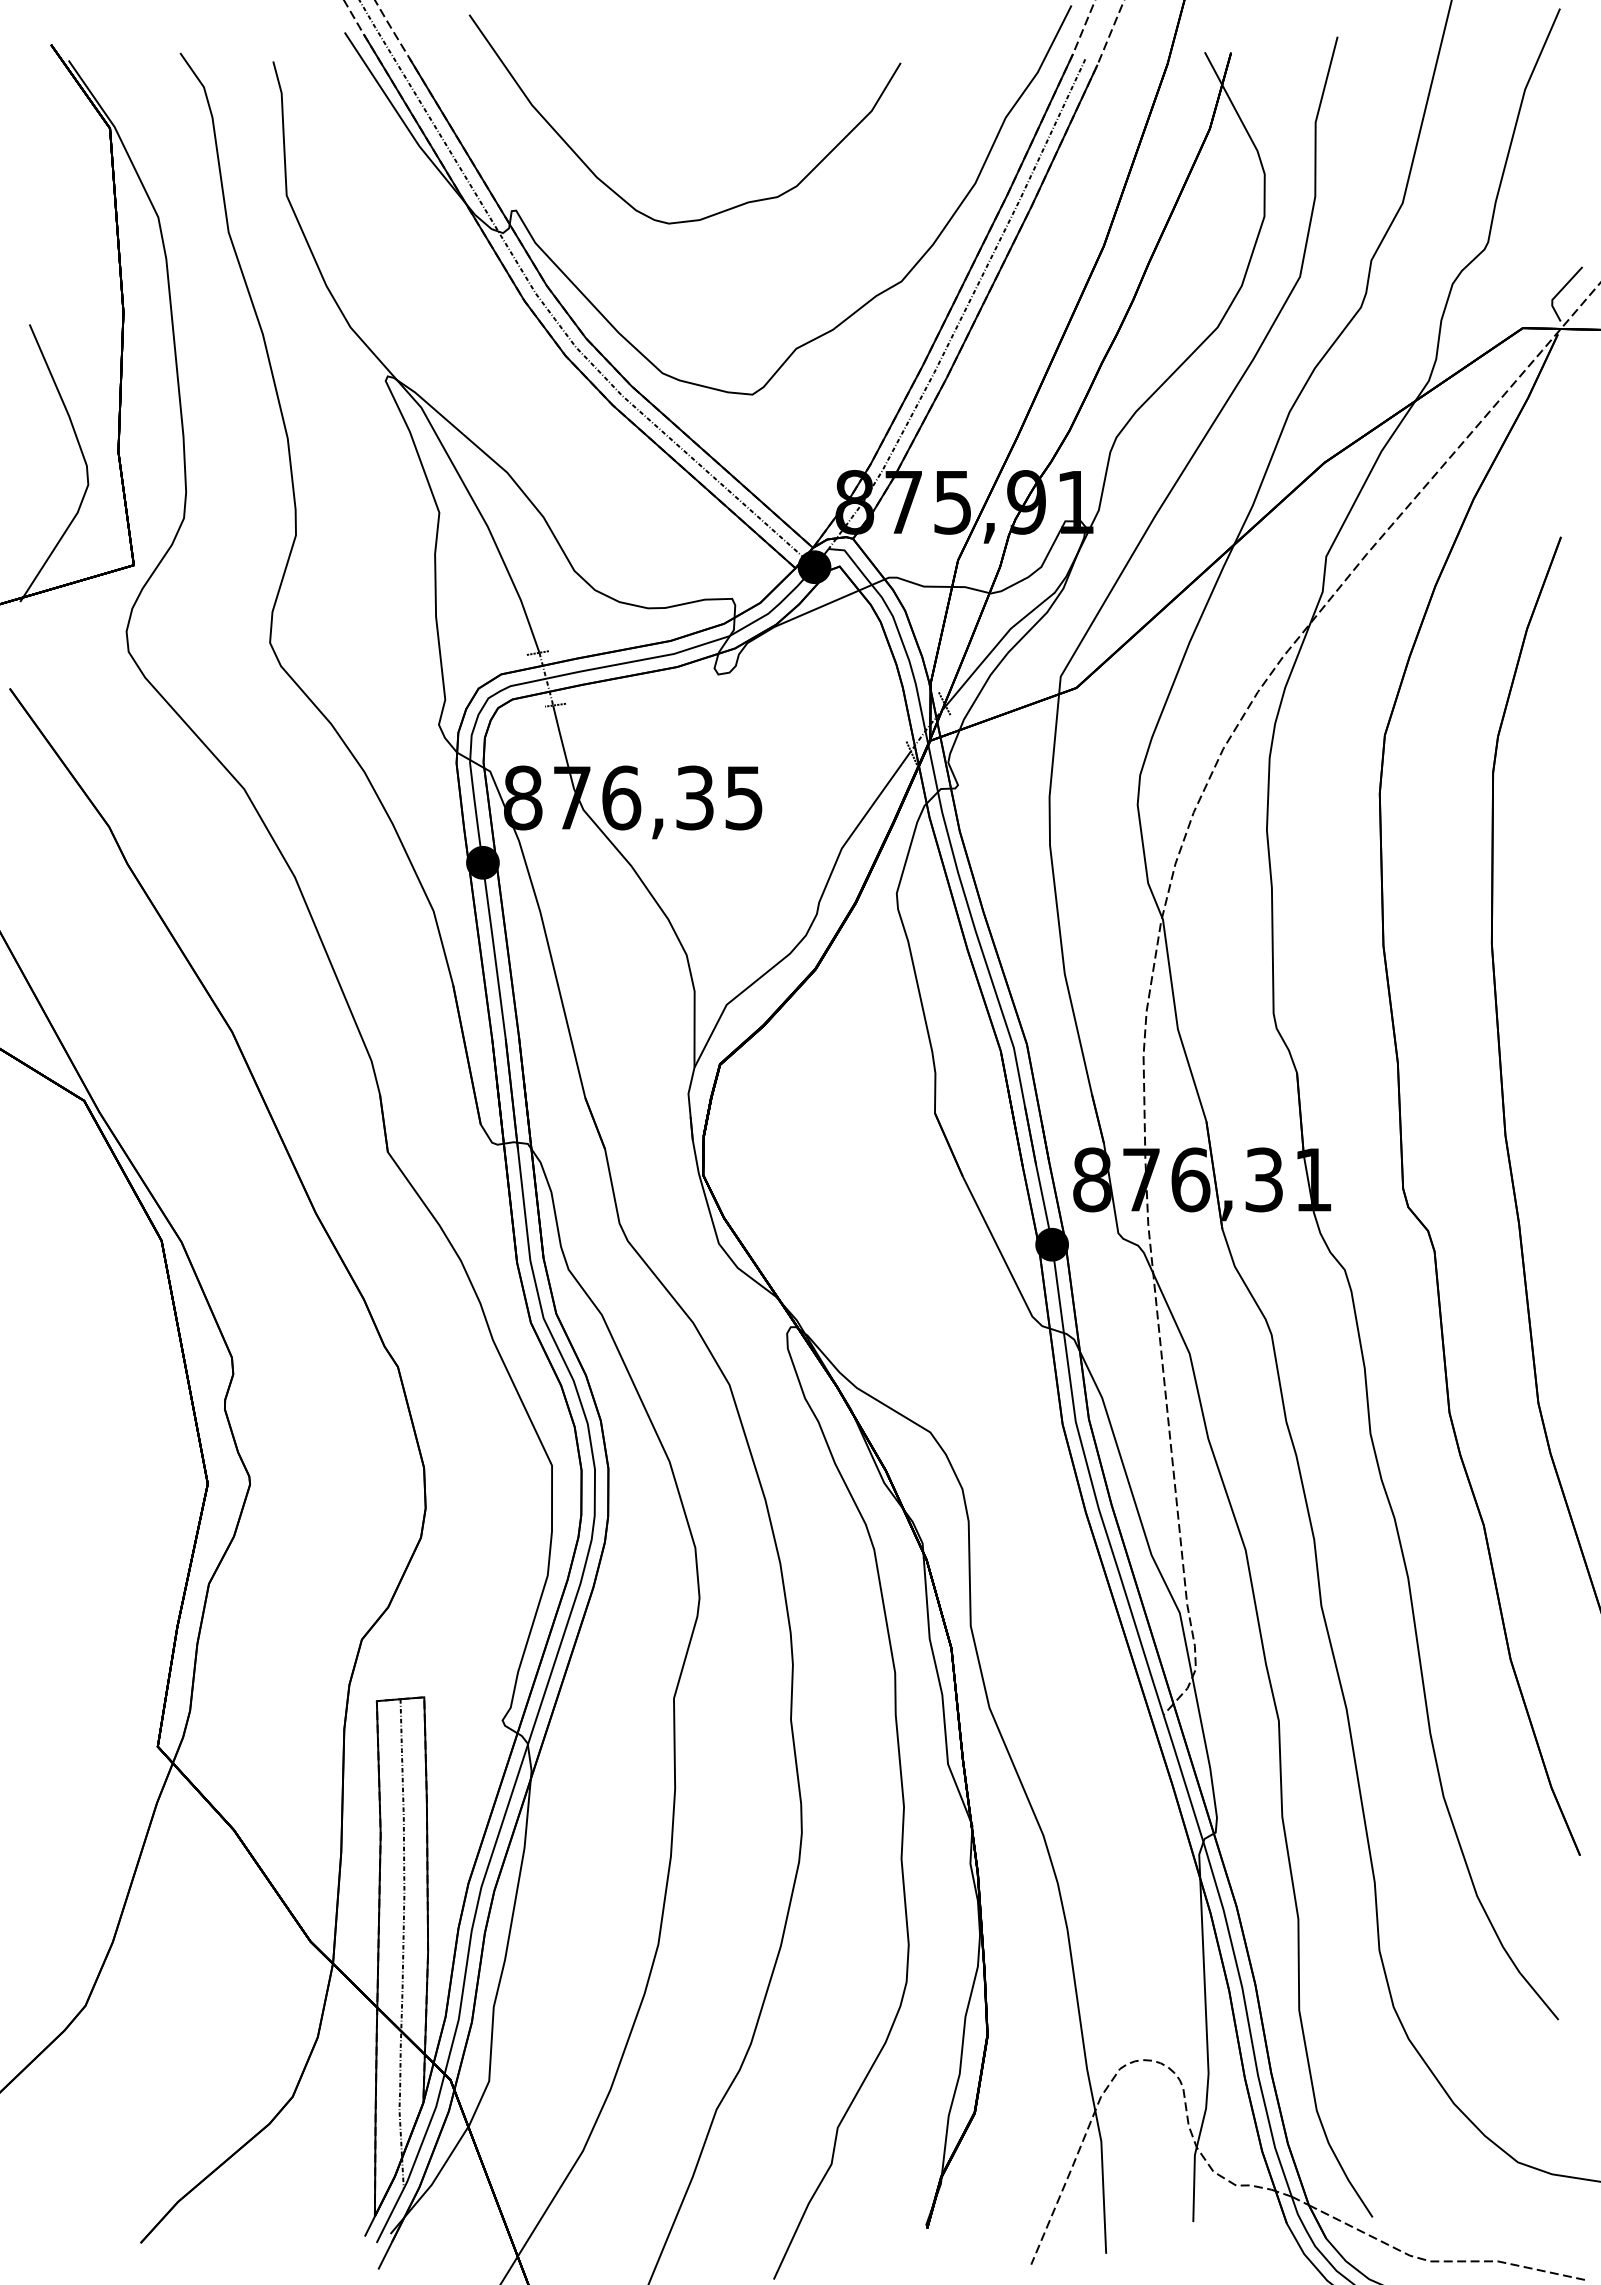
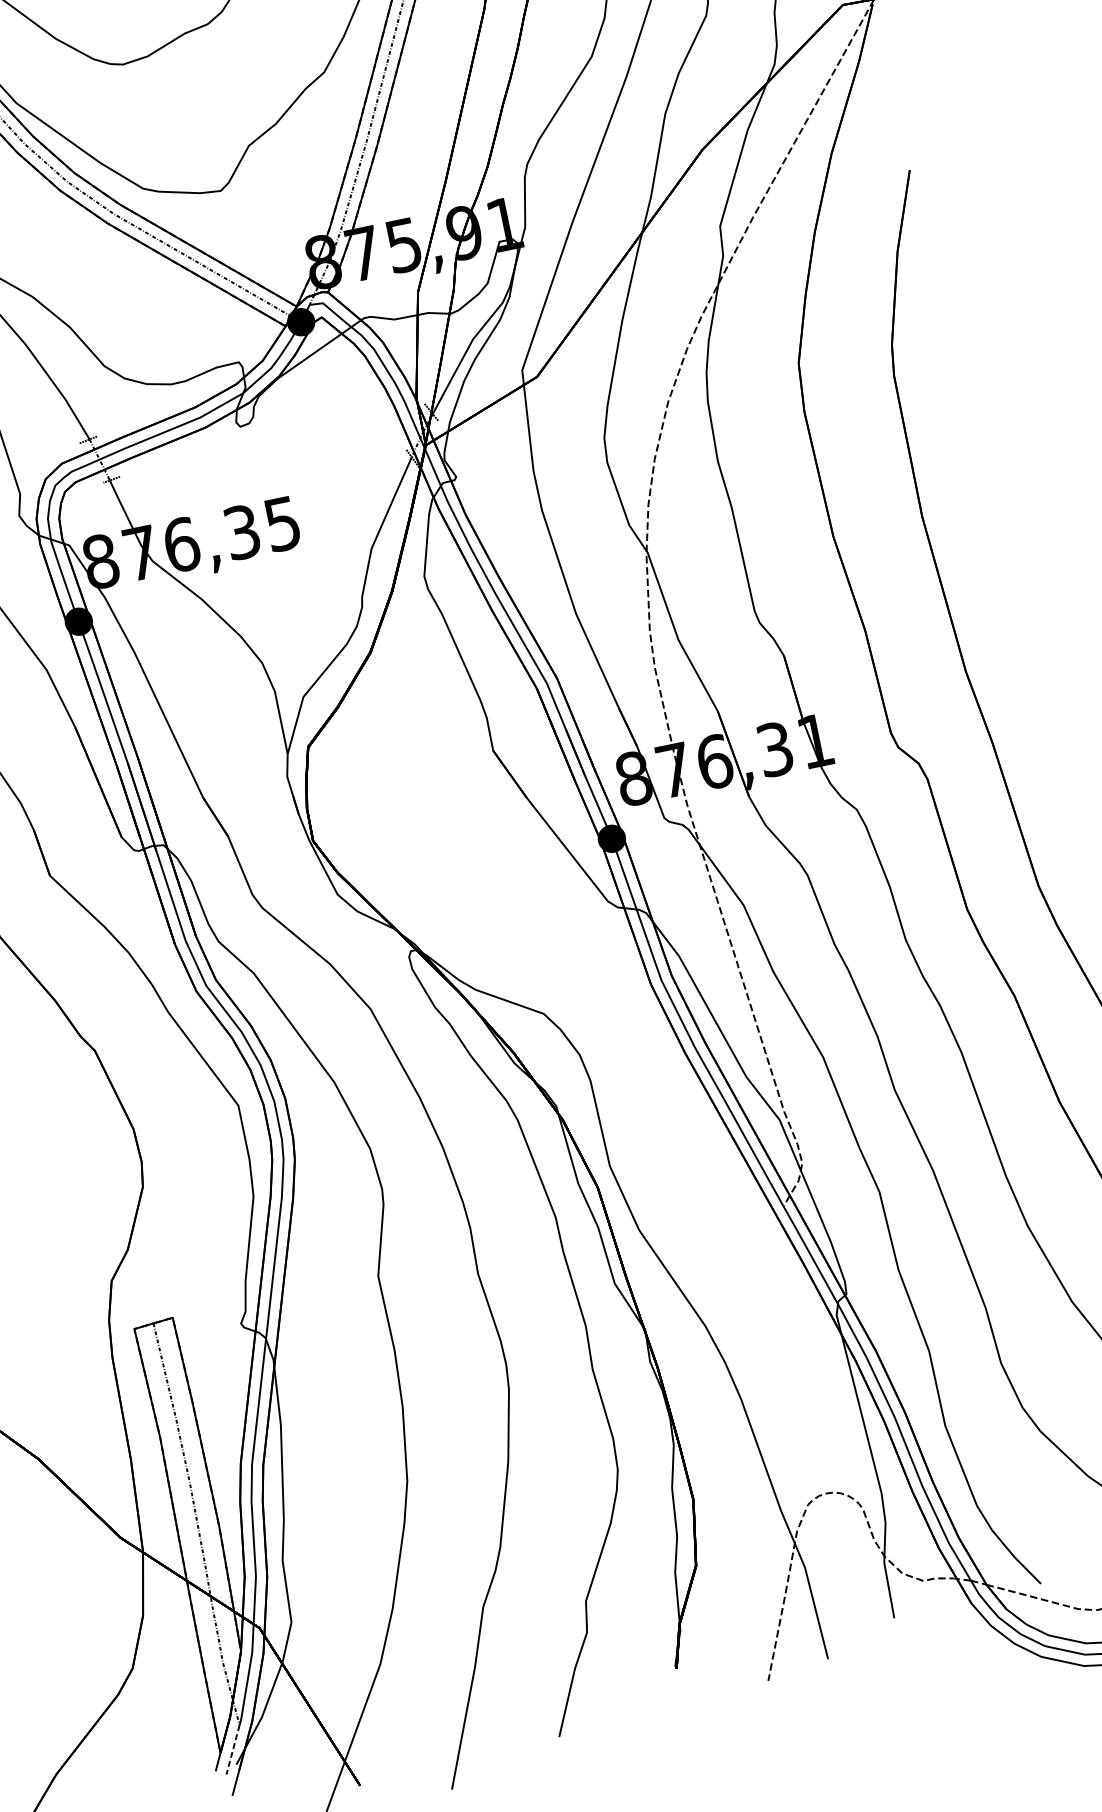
line: (390, 2215) -> (233, 1749), solid -> dashed

